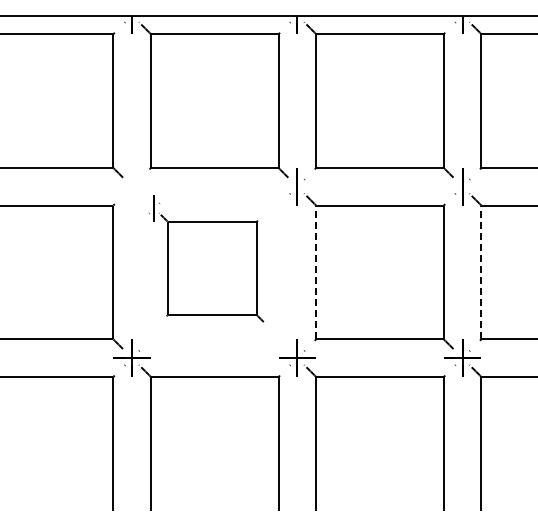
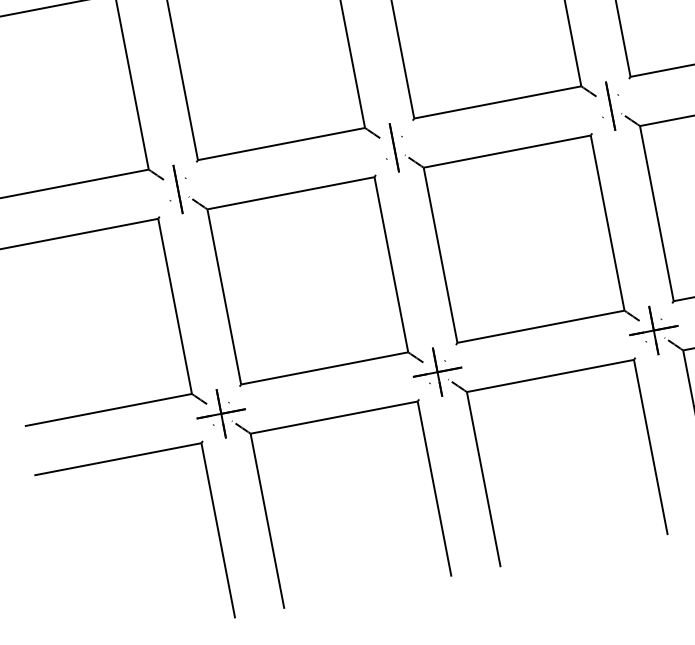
part: (206, 258) -> (293, 264), size x1.43
line: (316, 272) -> (441, 255), dashed -> solid
line: (481, 272) -> (656, 213), dashed -> solid

